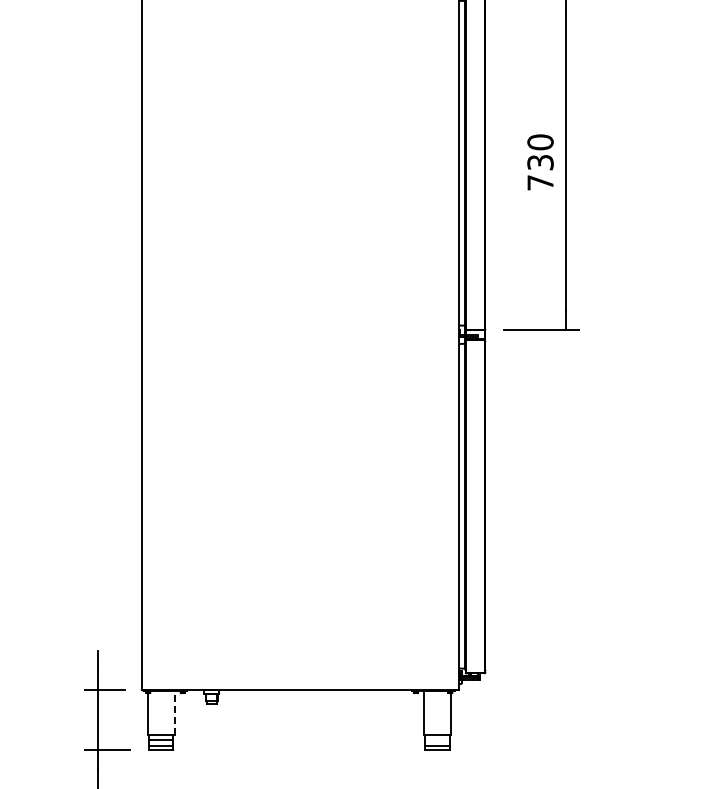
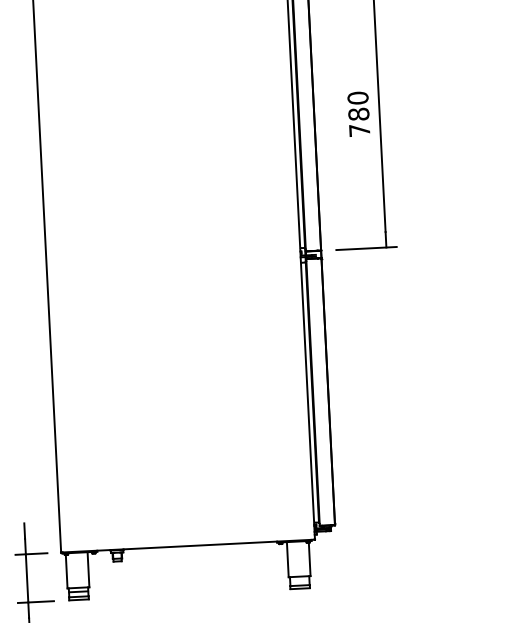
text: (540, 162) -> (358, 114), 730 -> 780
line: (174, 712) -> (88, 569), dashed -> solid

